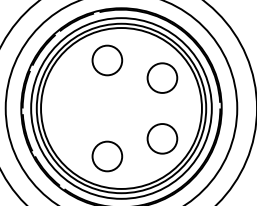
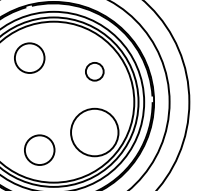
circle: (107, 60) -> (29, 58), moved
circle: (162, 77) -> (94, 71), size x0.6
circle: (162, 138) -> (94, 132), size x1.6

